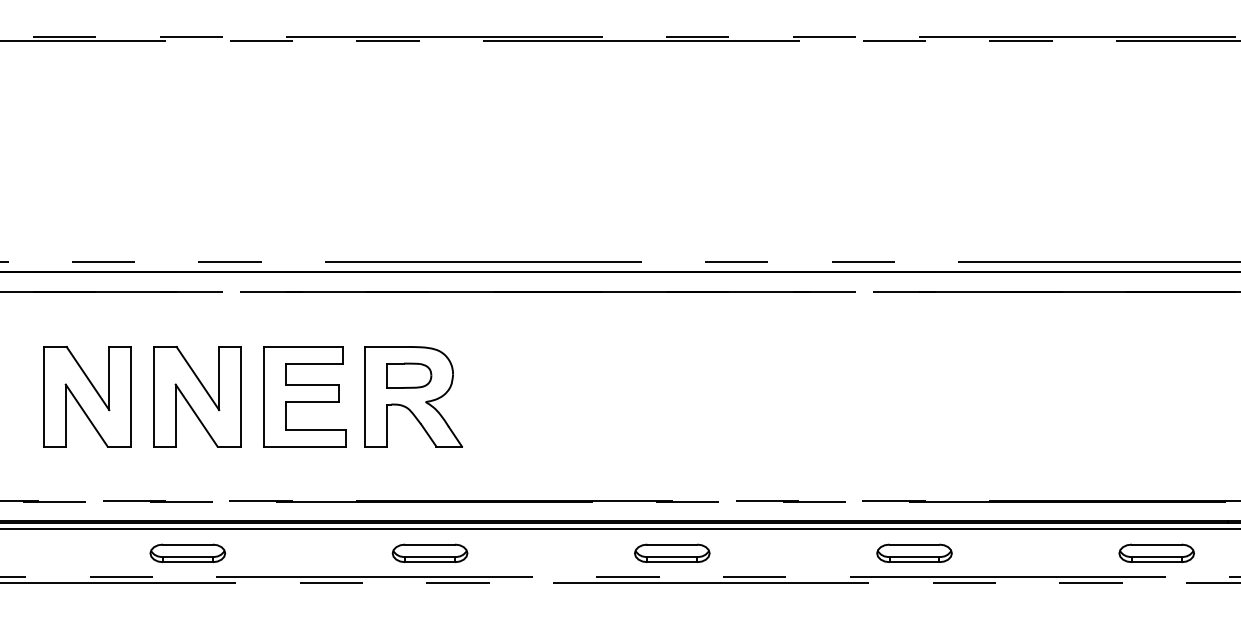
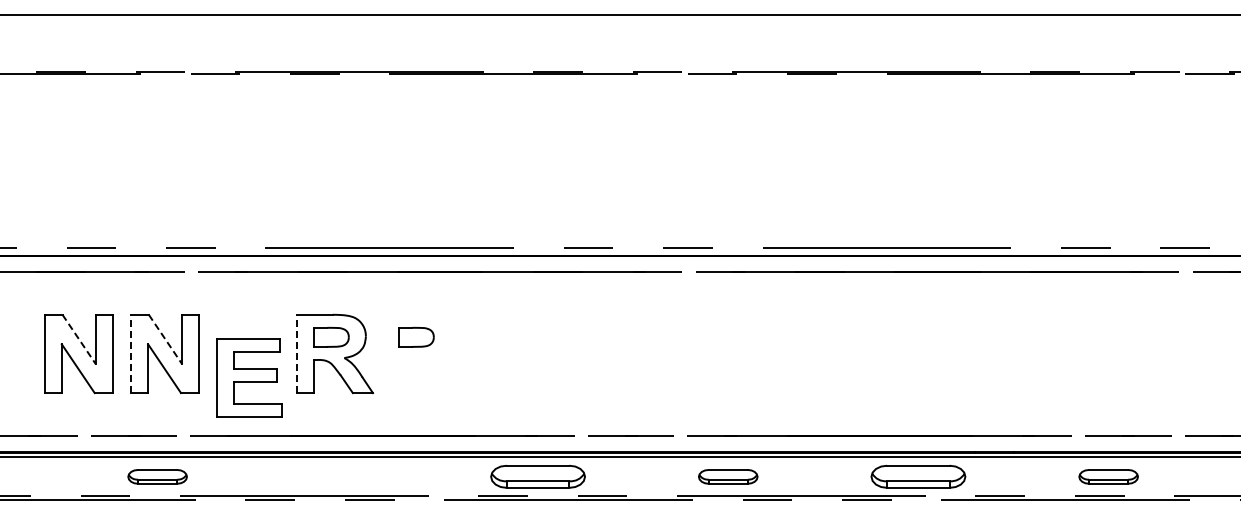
part: (517, 374) -> (416, 336), added
line: (88, 378) -> (79, 339), solid -> dashed
line: (197, 378) -> (165, 339), solid -> dashed
line: (154, 396) -> (131, 353), solid -> dashed
part: (304, 396) -> (249, 377), moved
line: (364, 396) -> (296, 353), solid -> dashed
part: (429, 552) -> (347, 476), removed
part: (671, 552) -> (537, 476), size x1.6
part: (1156, 552) -> (918, 476), size x1.6

